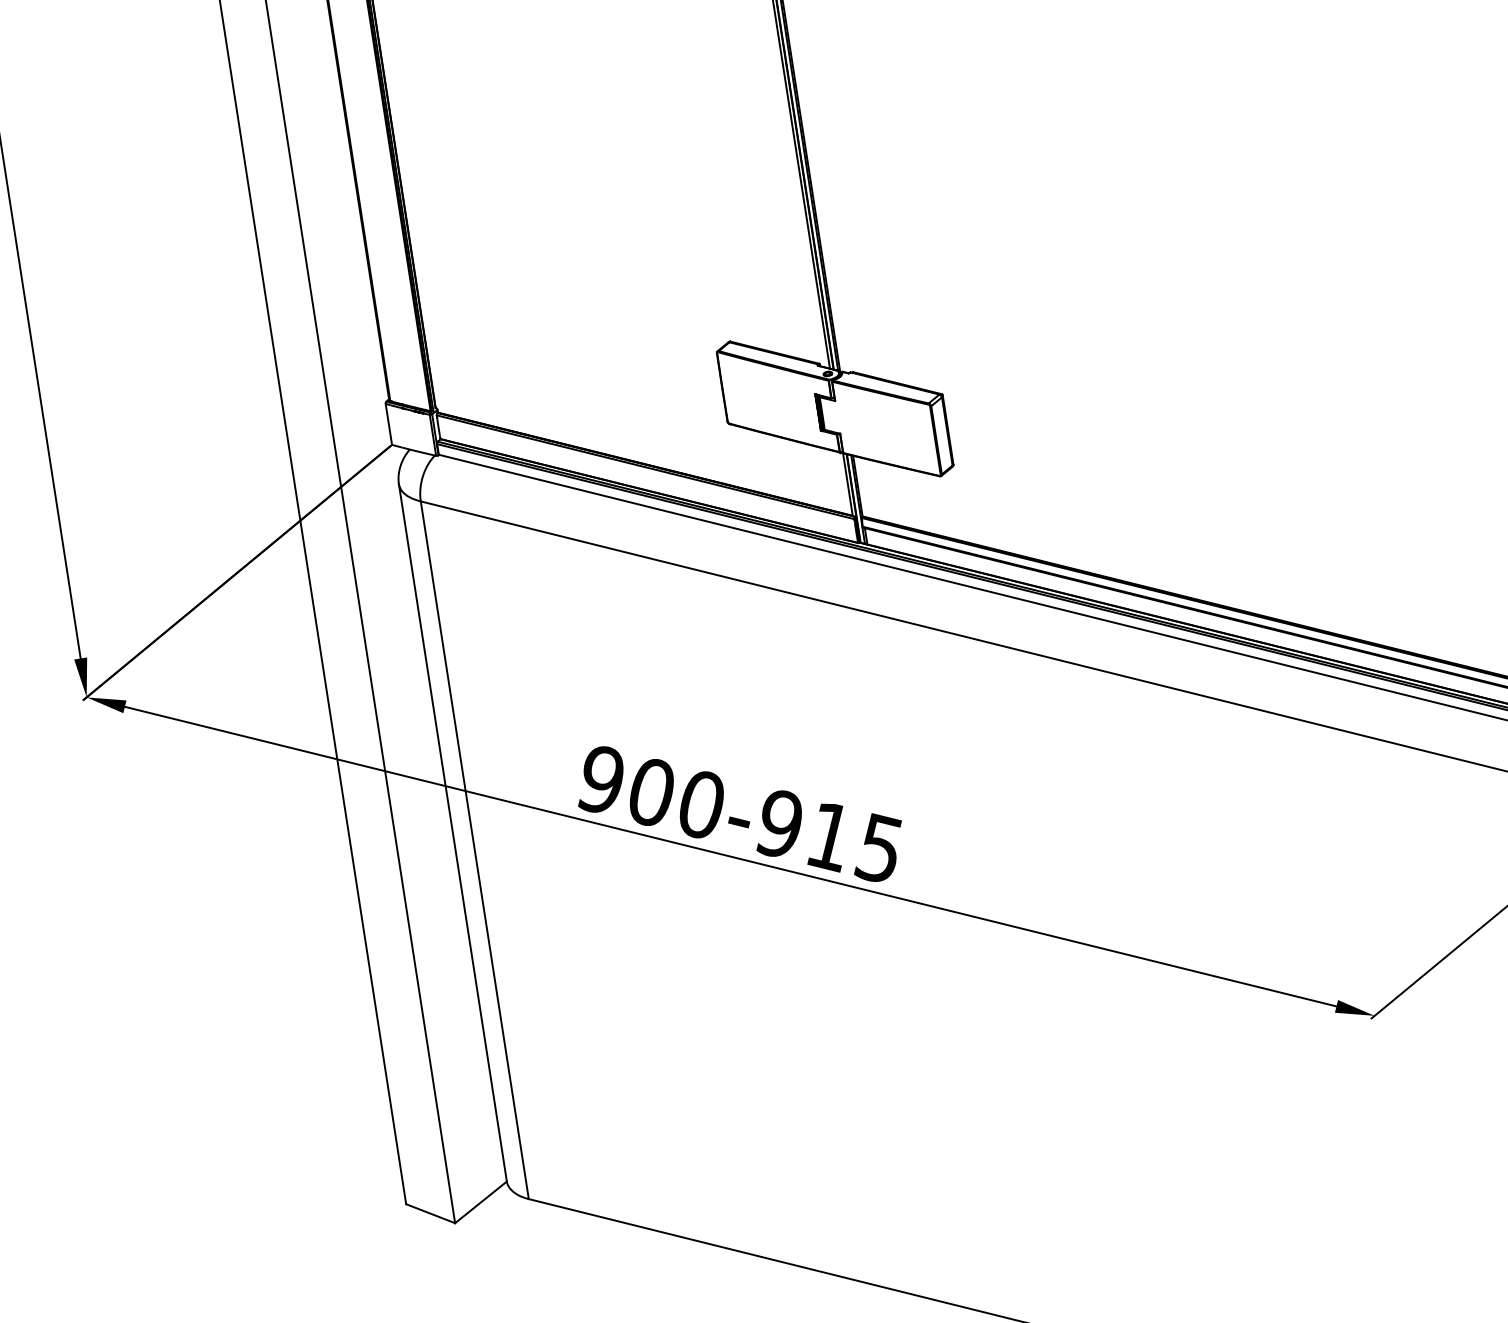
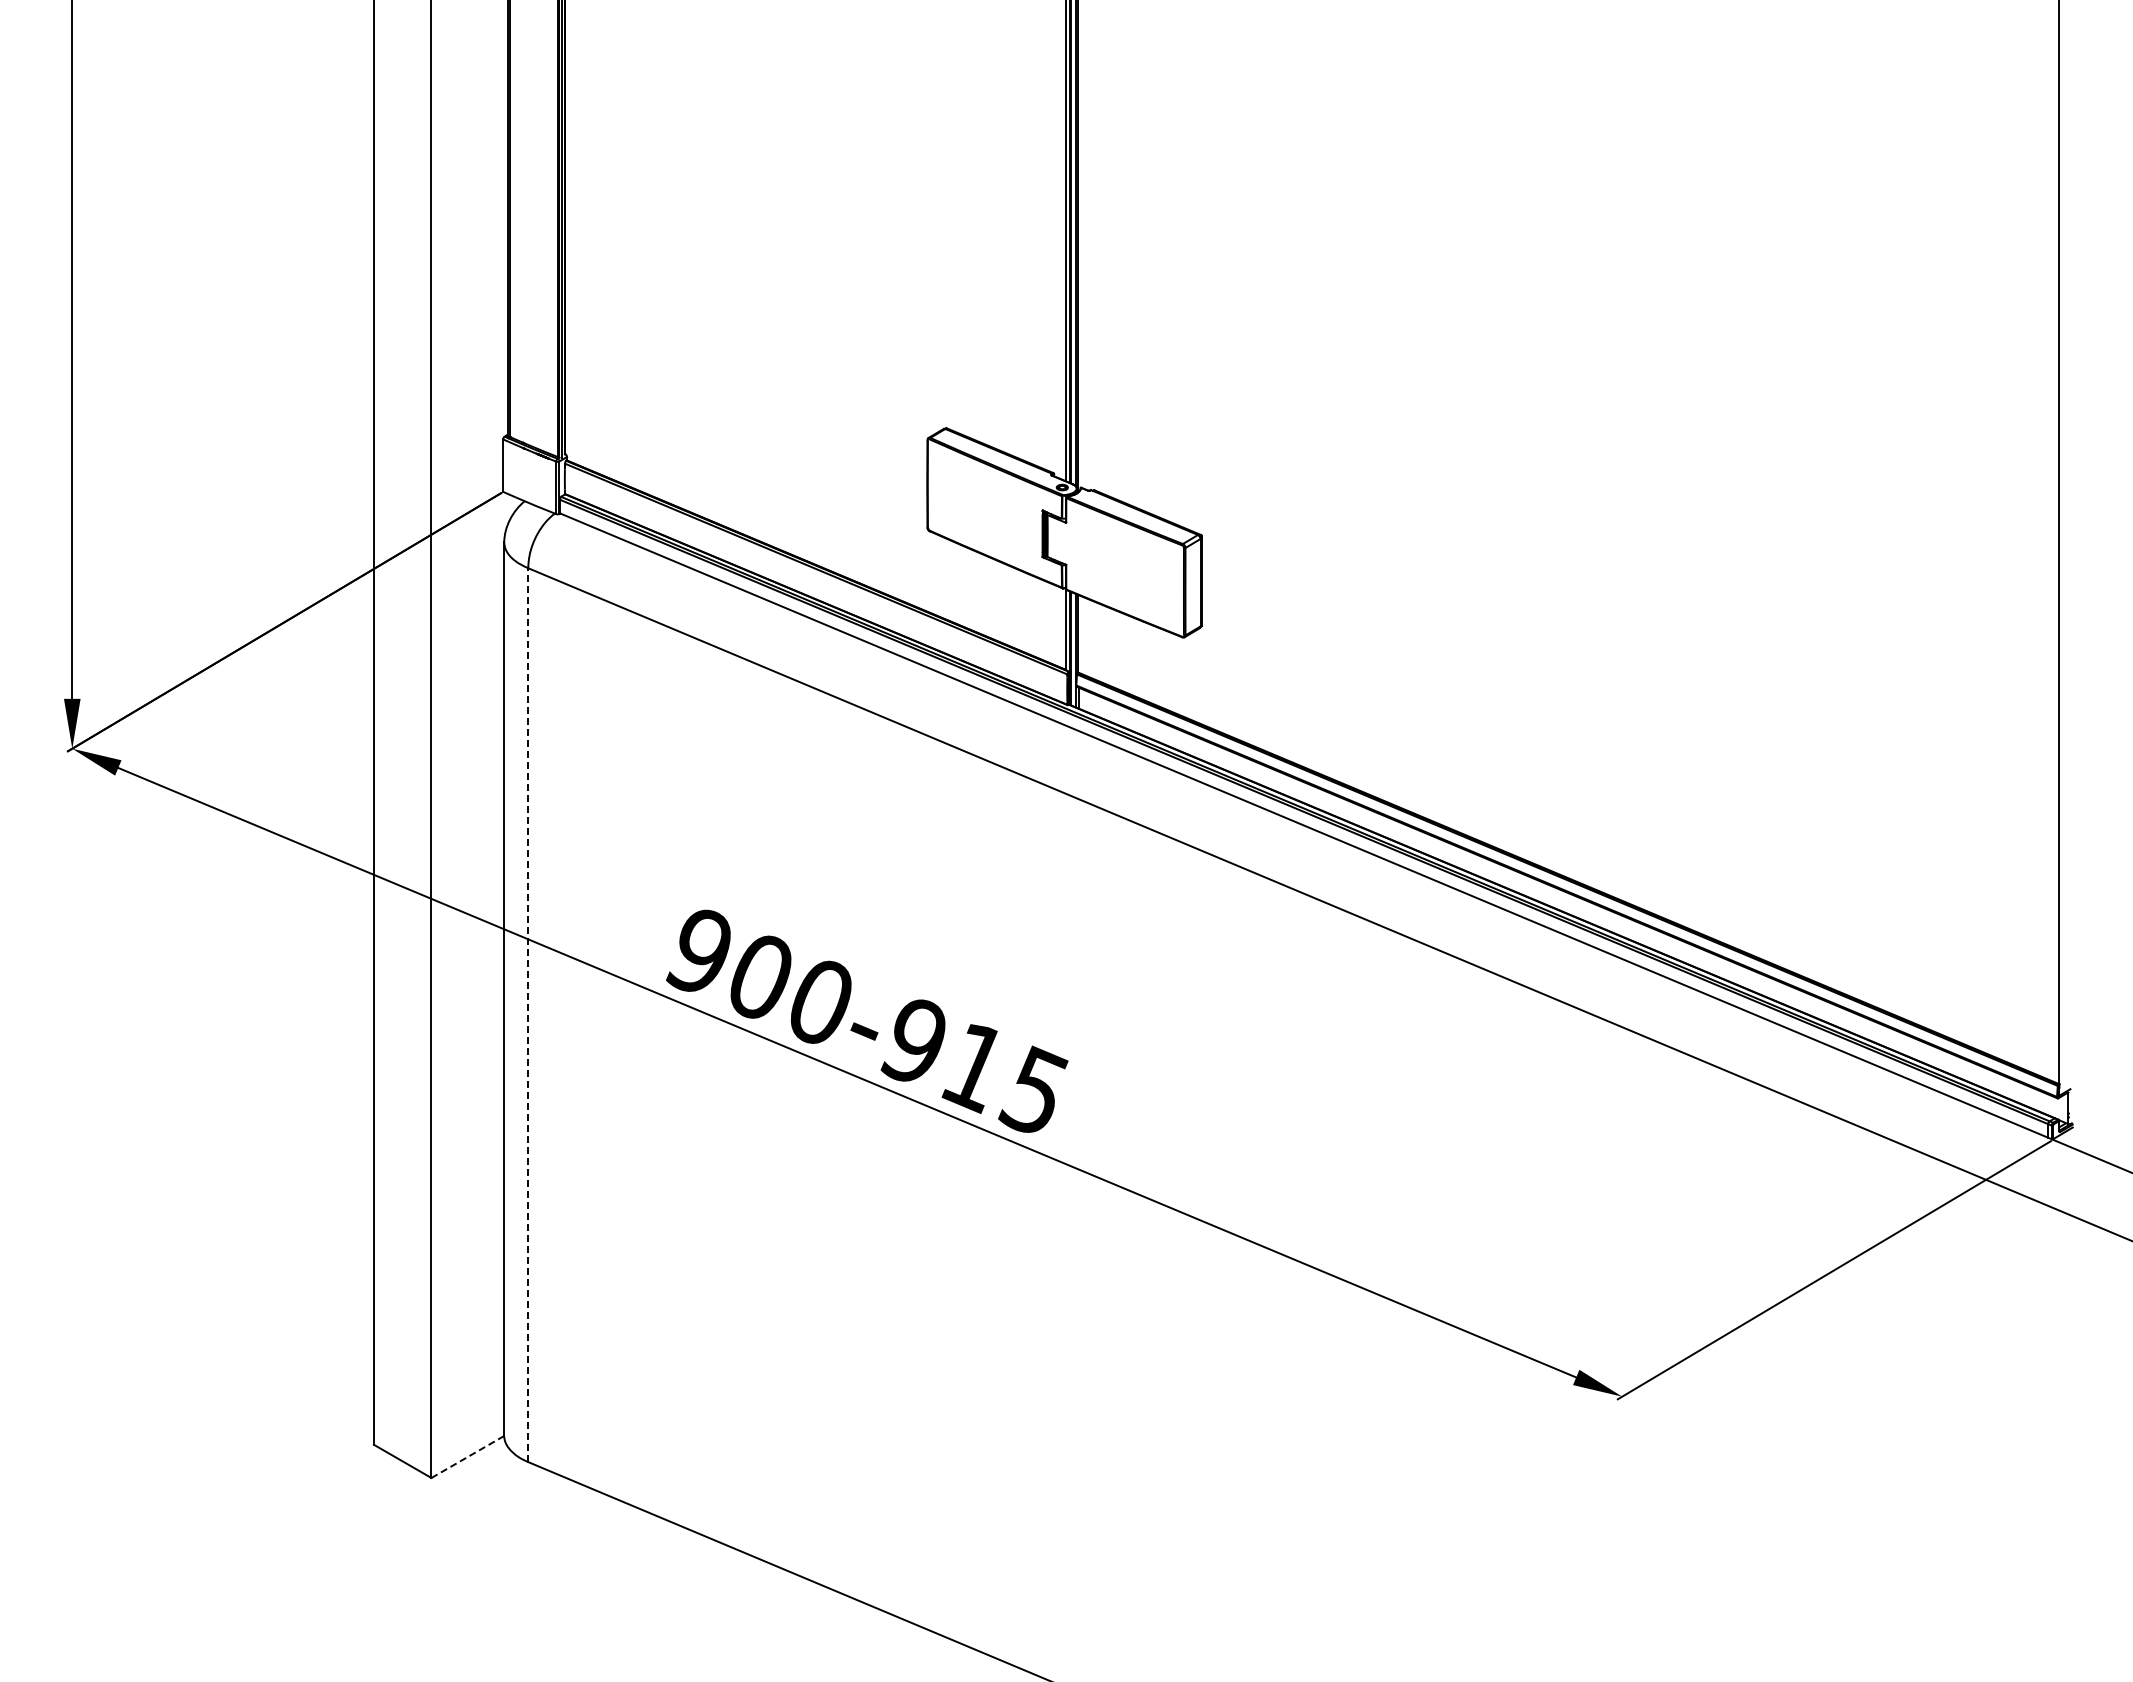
line: (474, 850) -> (528, 1015), solid -> dashed
line: (481, 1201) -> (468, 1456), solid -> dashed

